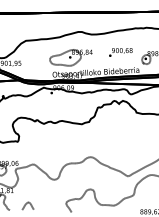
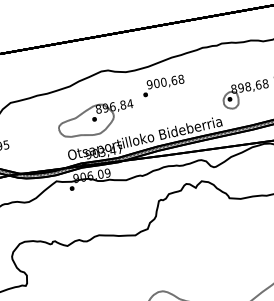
text: (120, 52) -> (162, 86), moved

